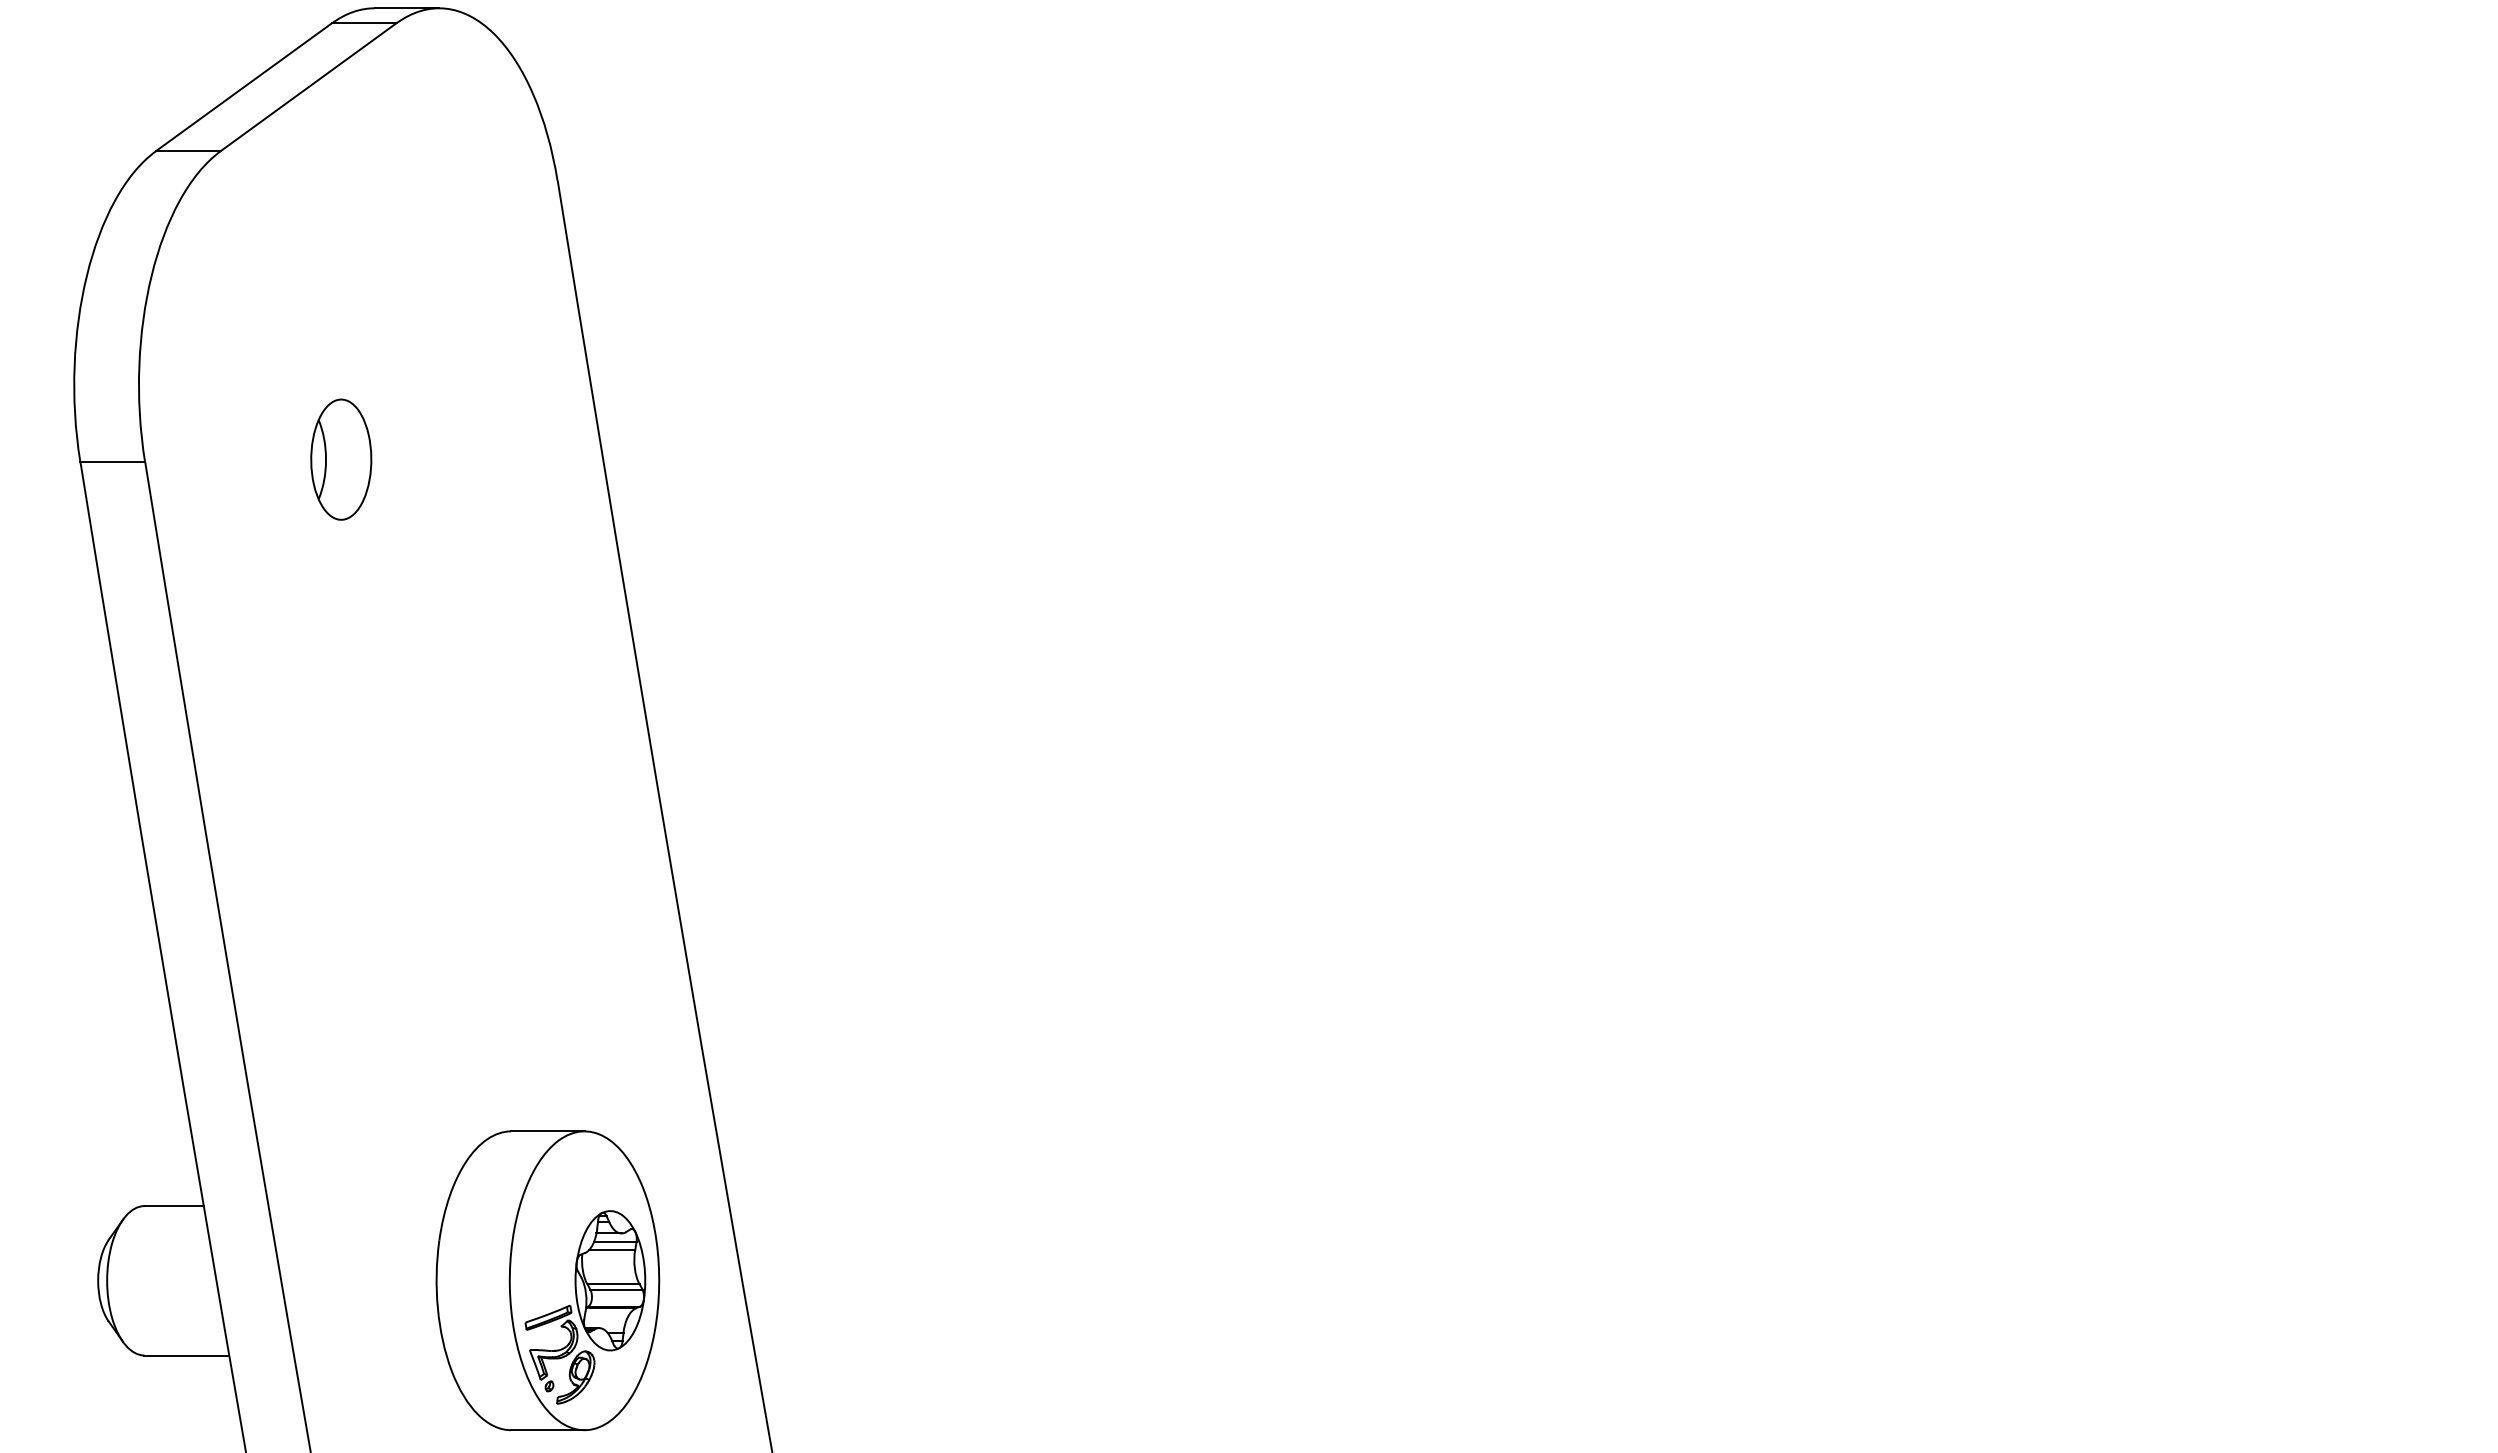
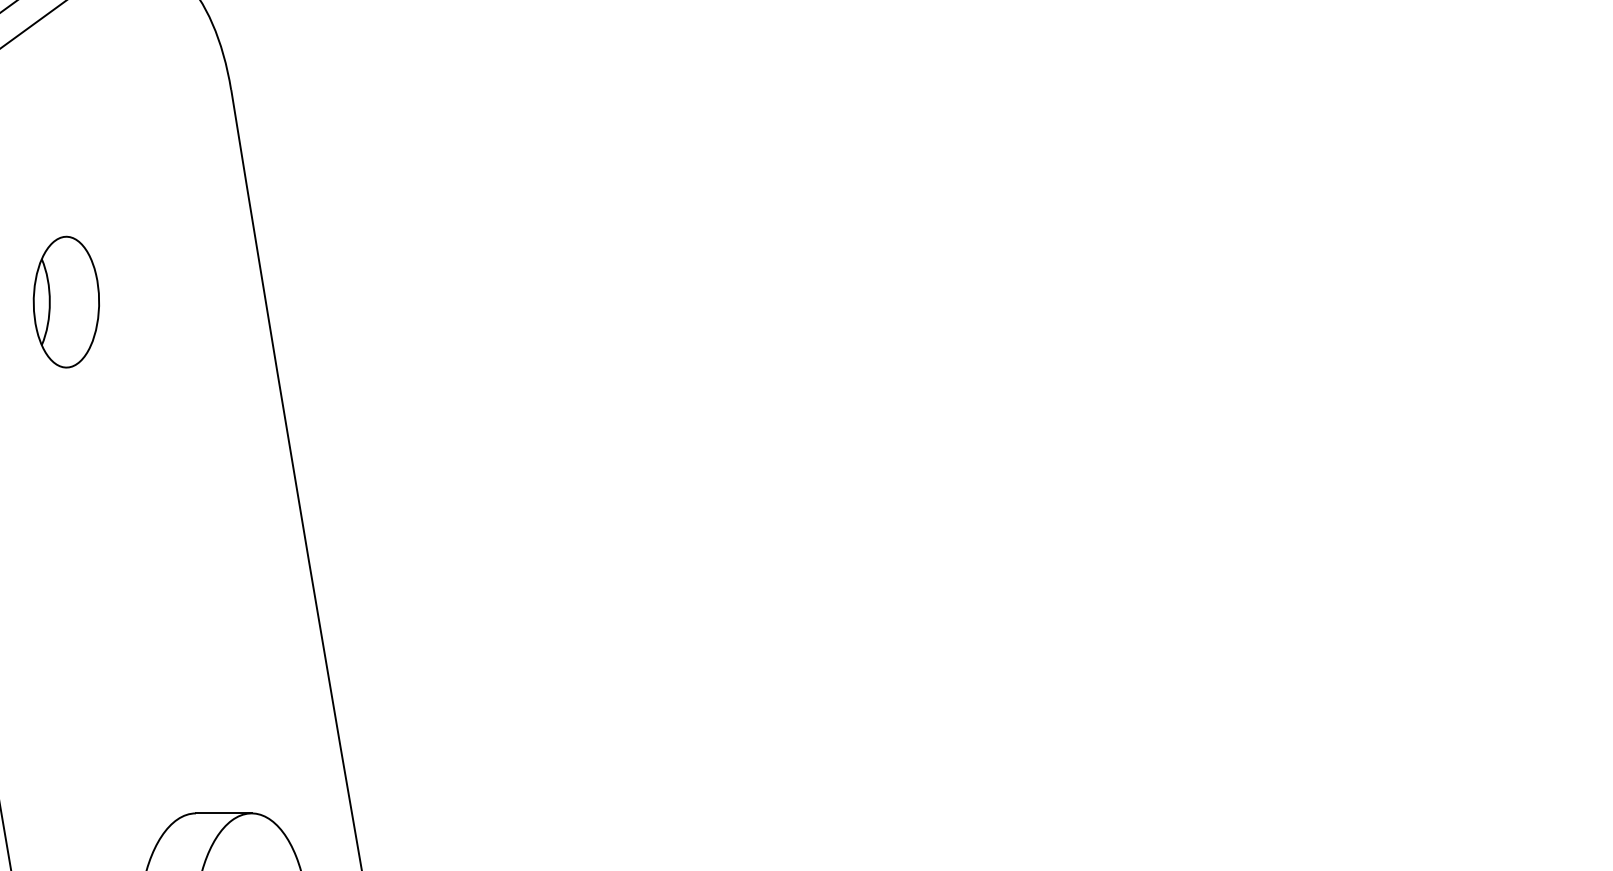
part: (341, 459) -> (66, 301), size x1.43

